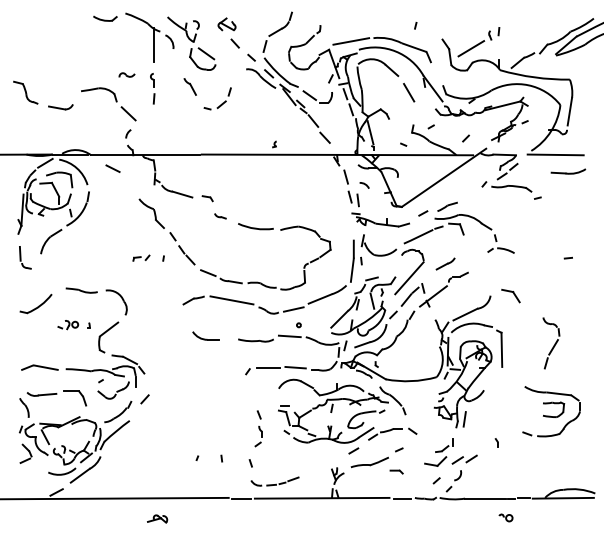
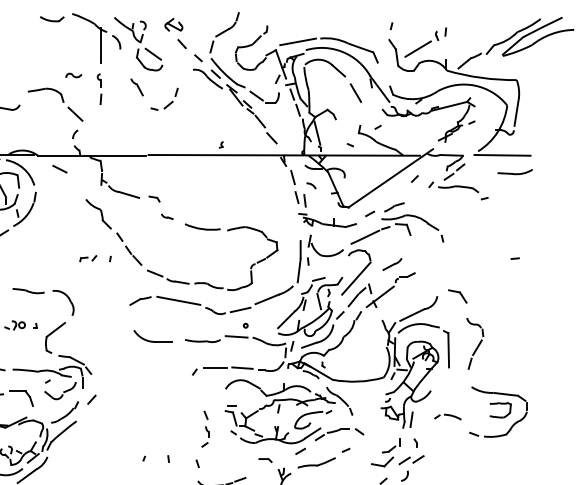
line: (415, 25) -> (391, 25), moved
line: (465, 138) -> (414, 178), moved
part: (500, 250) -> (447, 416), moved
part: (205, 335) -> (152, 335), size x1.43
part: (551, 343) -> (475, 343), moved
part: (496, 442) -> (415, 442), moved
part: (396, 471) -> (265, 459), moved

